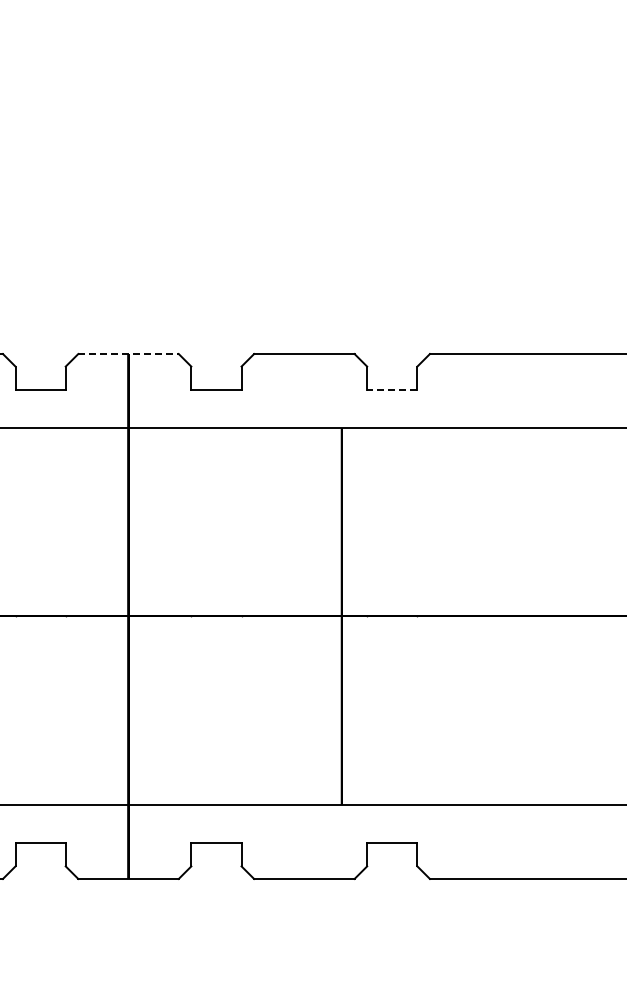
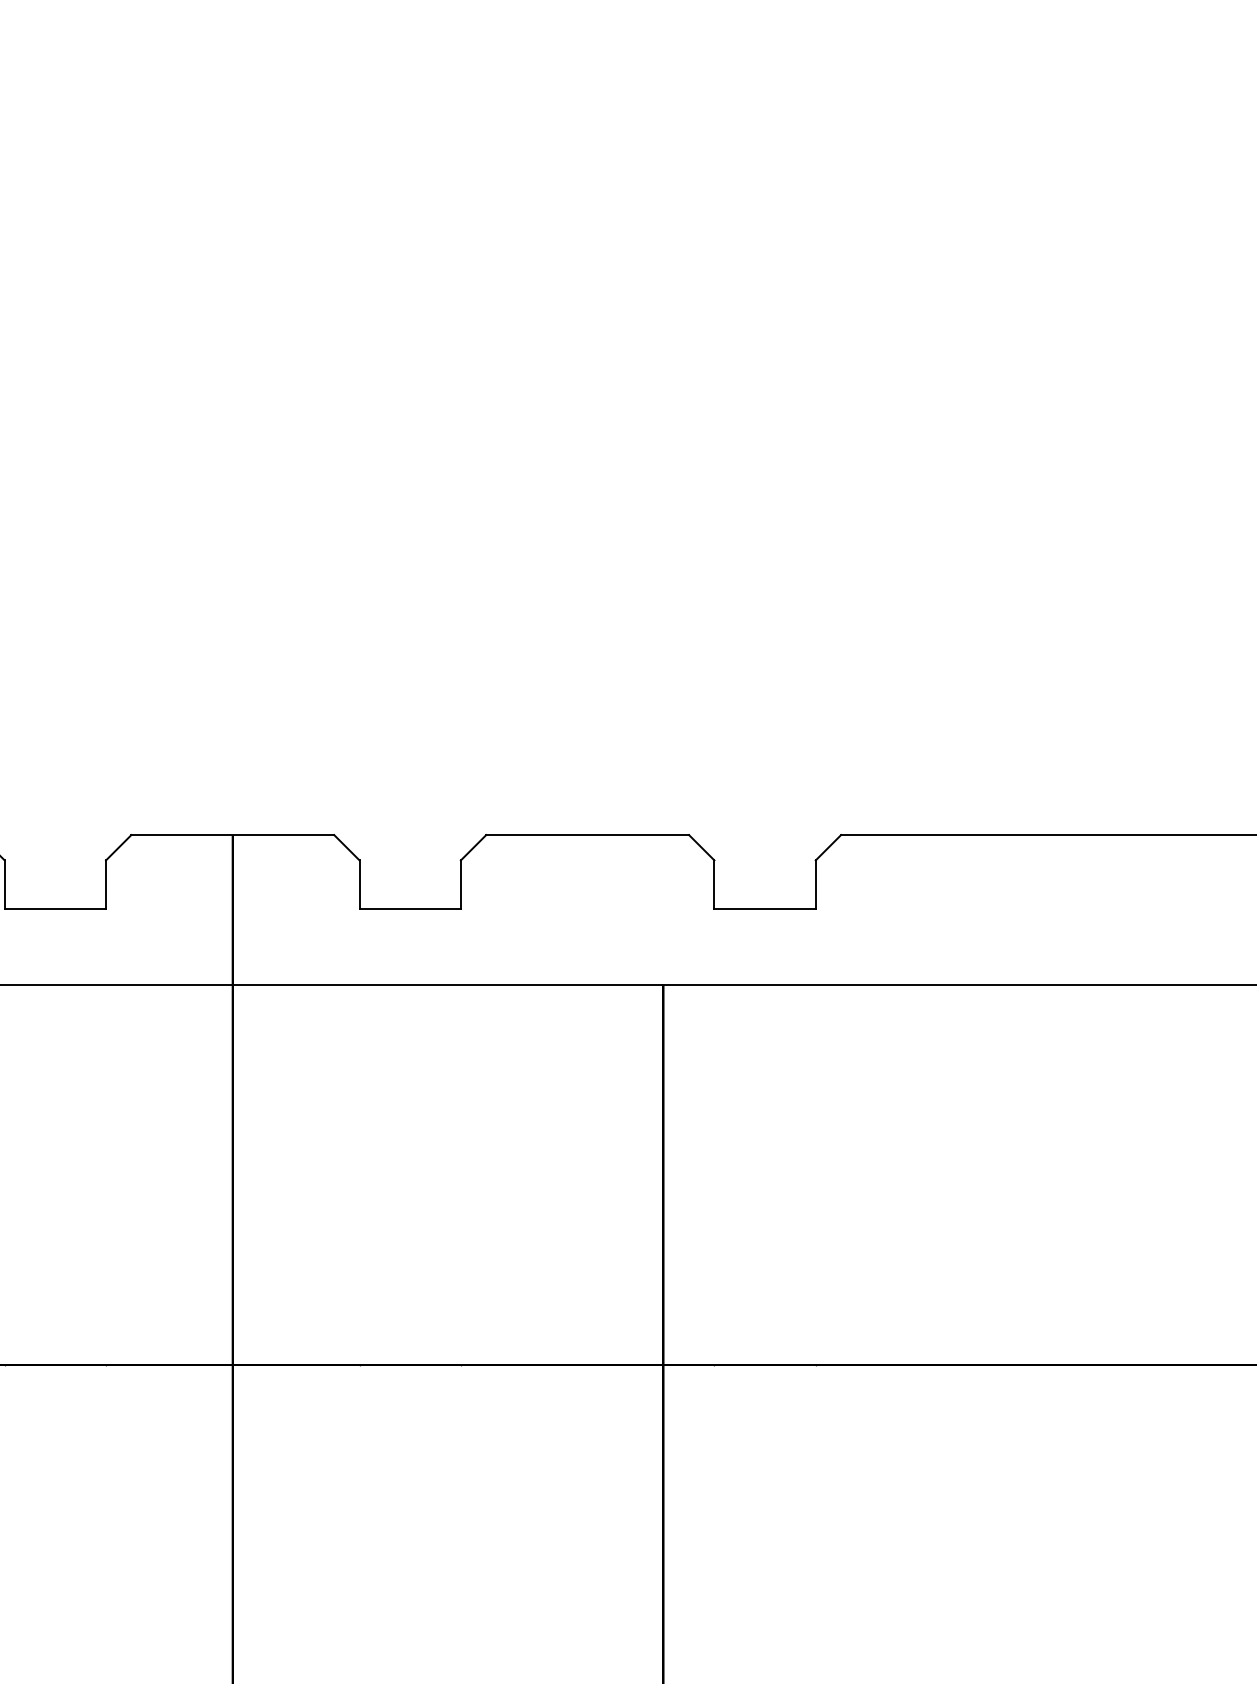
line: (129, 354) -> (234, 836), dashed -> solid
line: (391, 390) -> (763, 908), dashed -> solid

